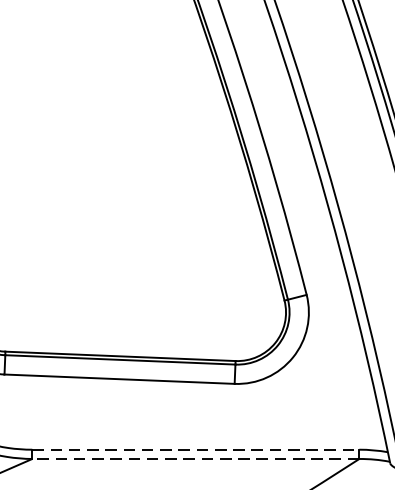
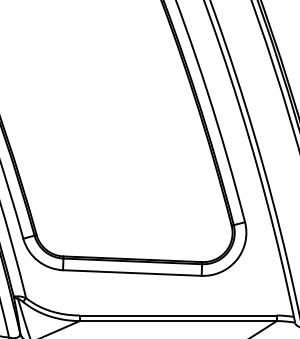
line: (196, 449) -> (178, 315), dashed -> solid
line: (196, 459) -> (178, 321), dashed -> solid

